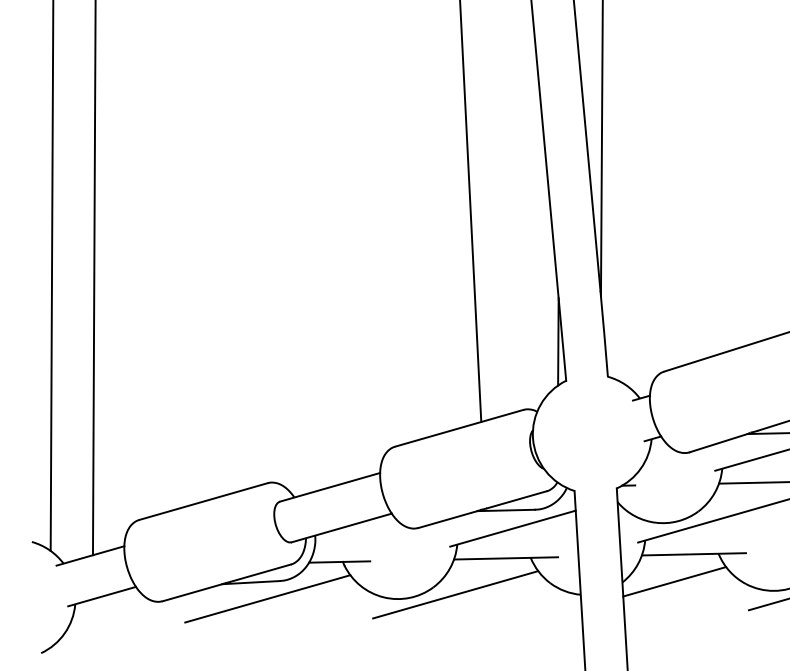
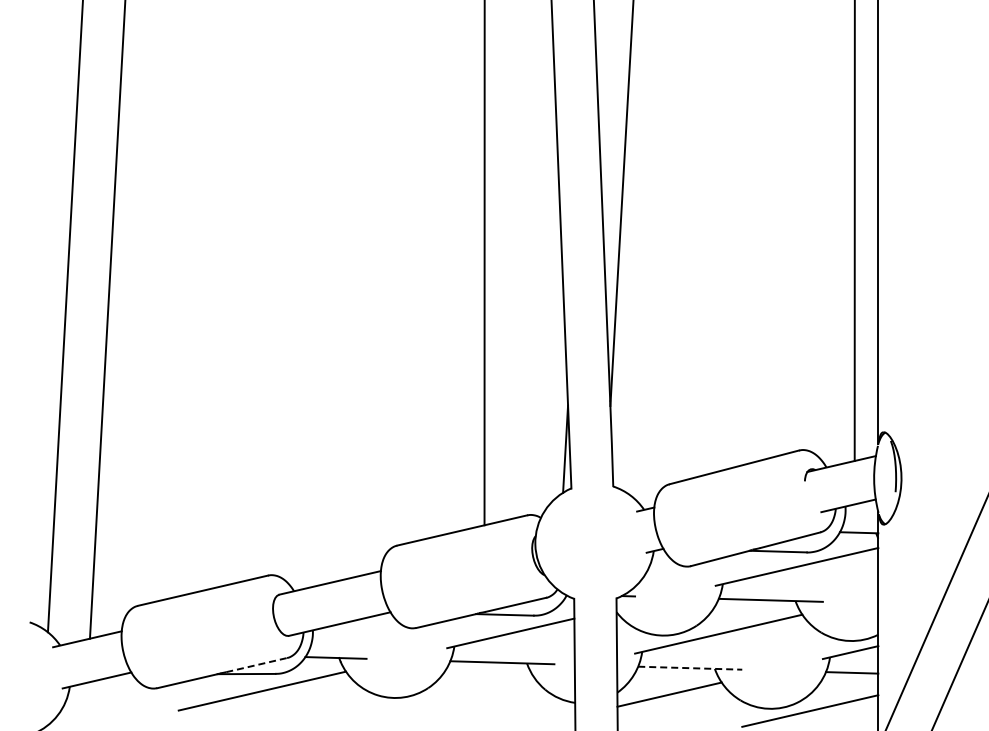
line: (694, 554) -> (690, 668), solid -> dashed
line: (261, 572) -> (257, 664), solid -> dashed
line: (454, 594) -> (449, 696), removed

